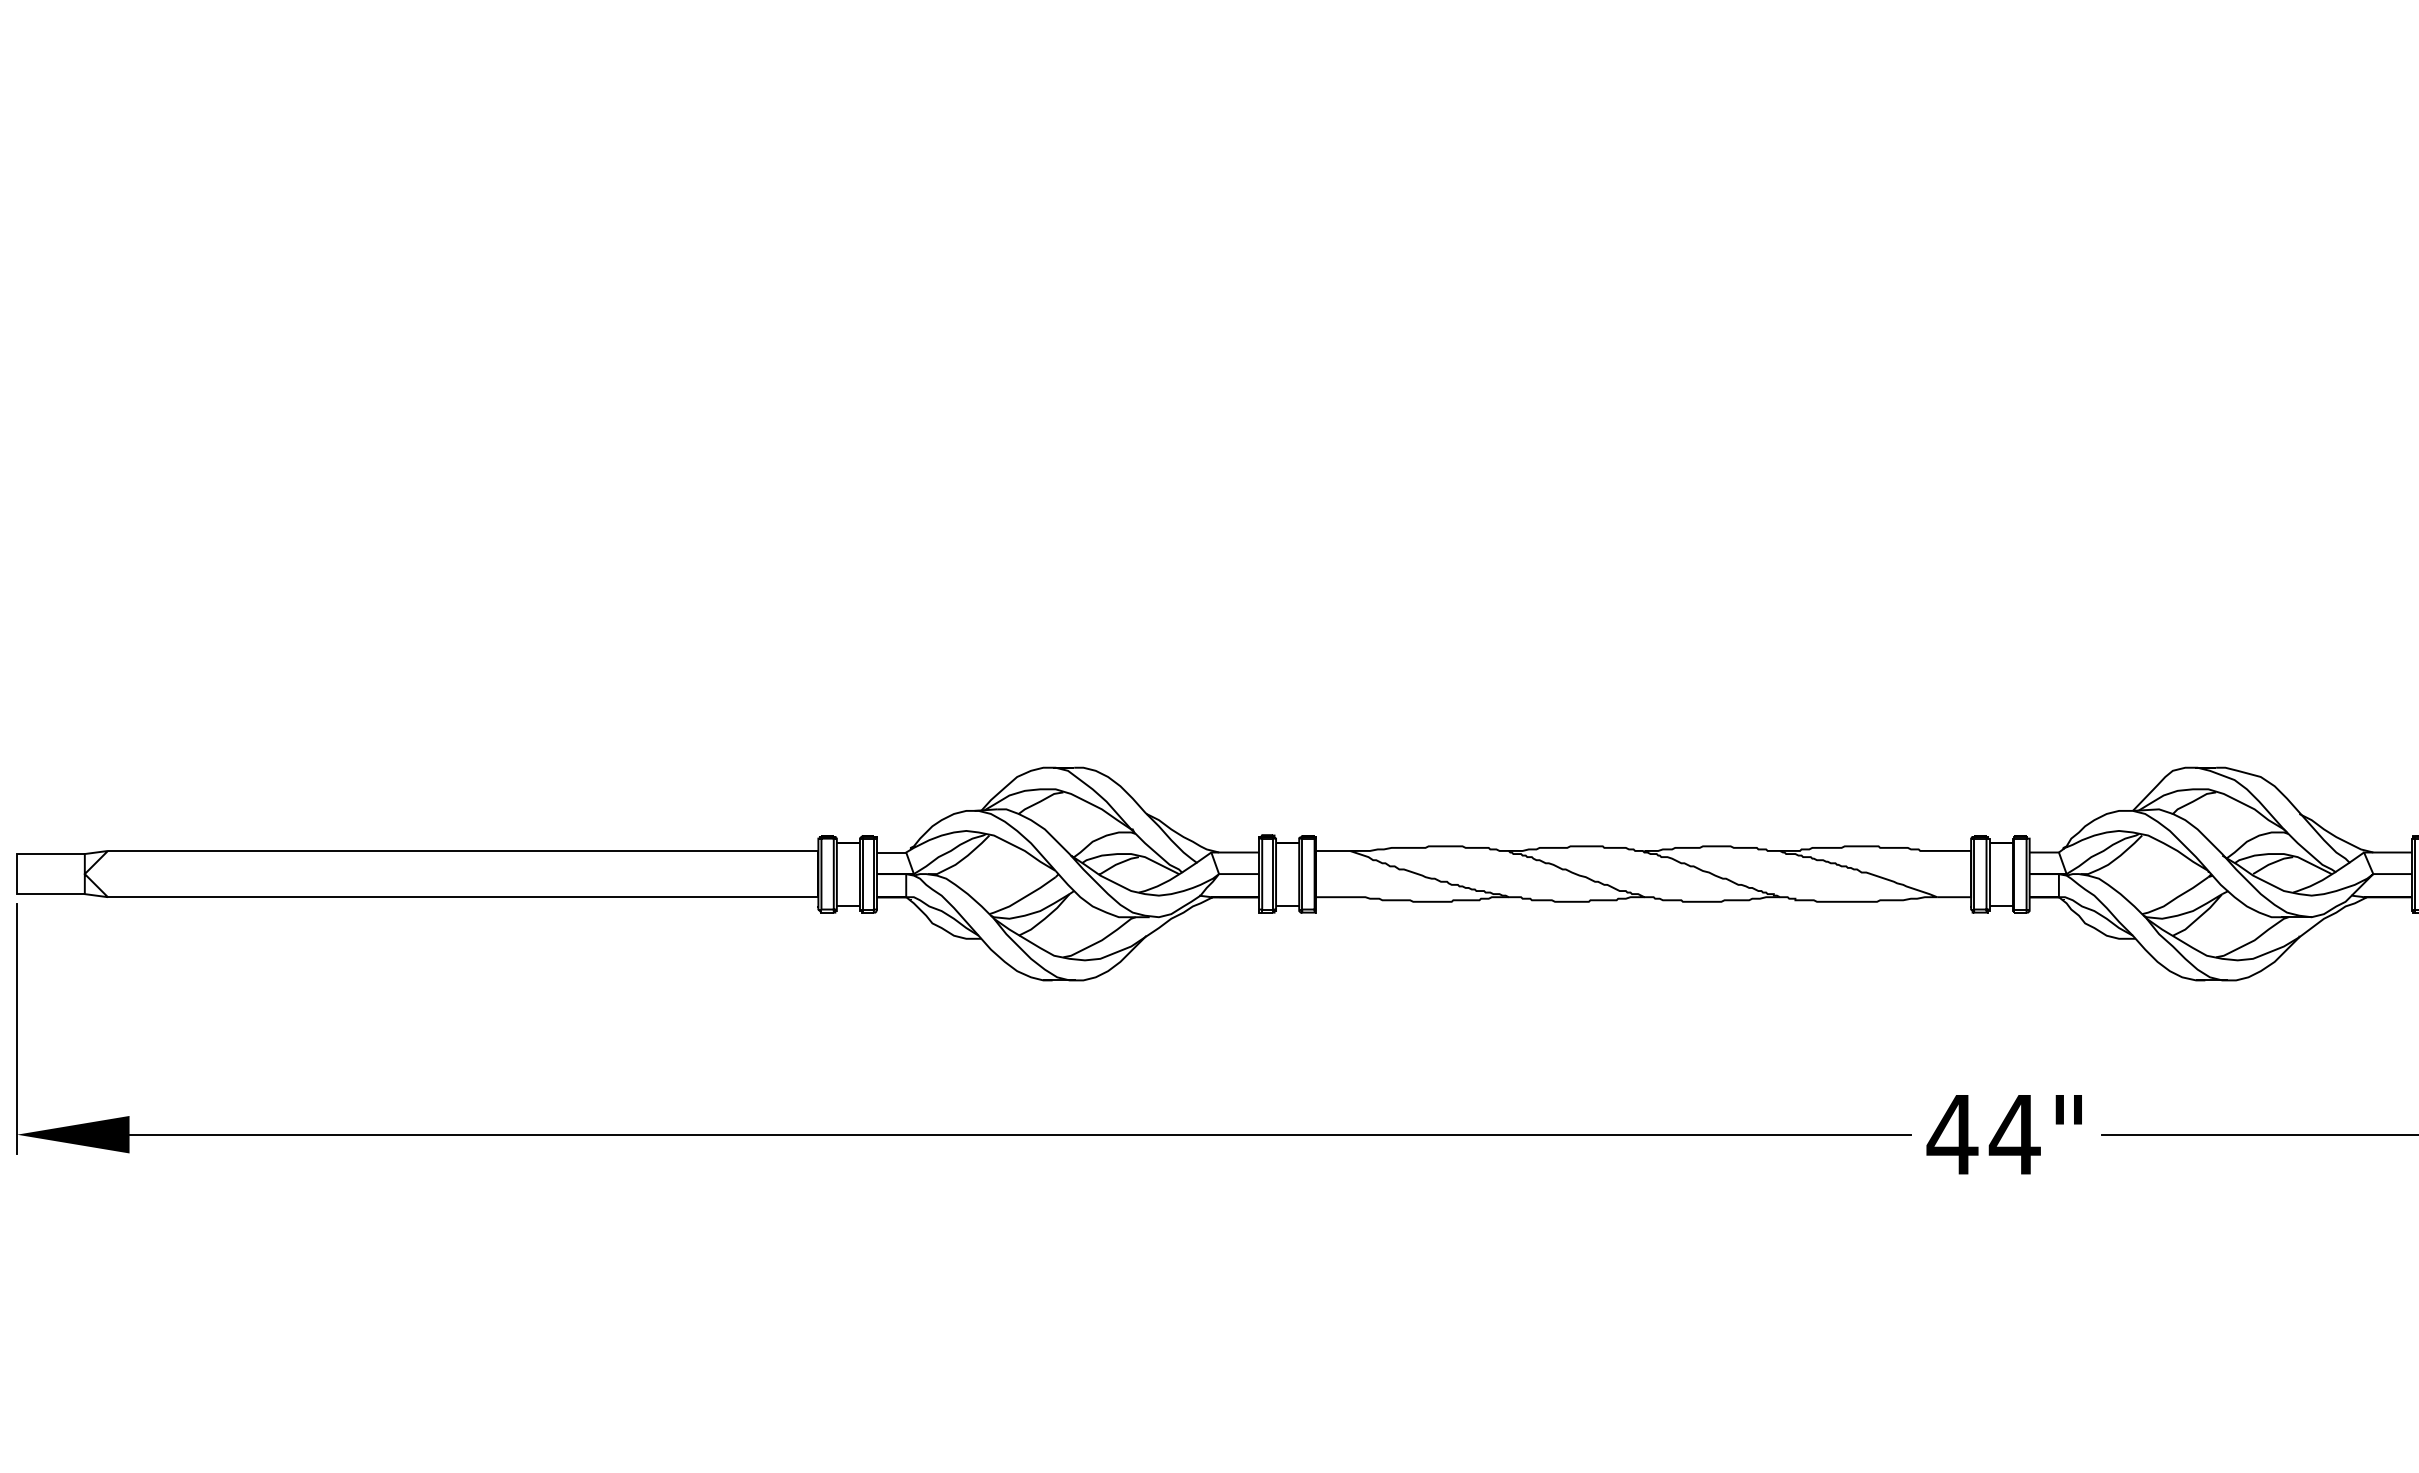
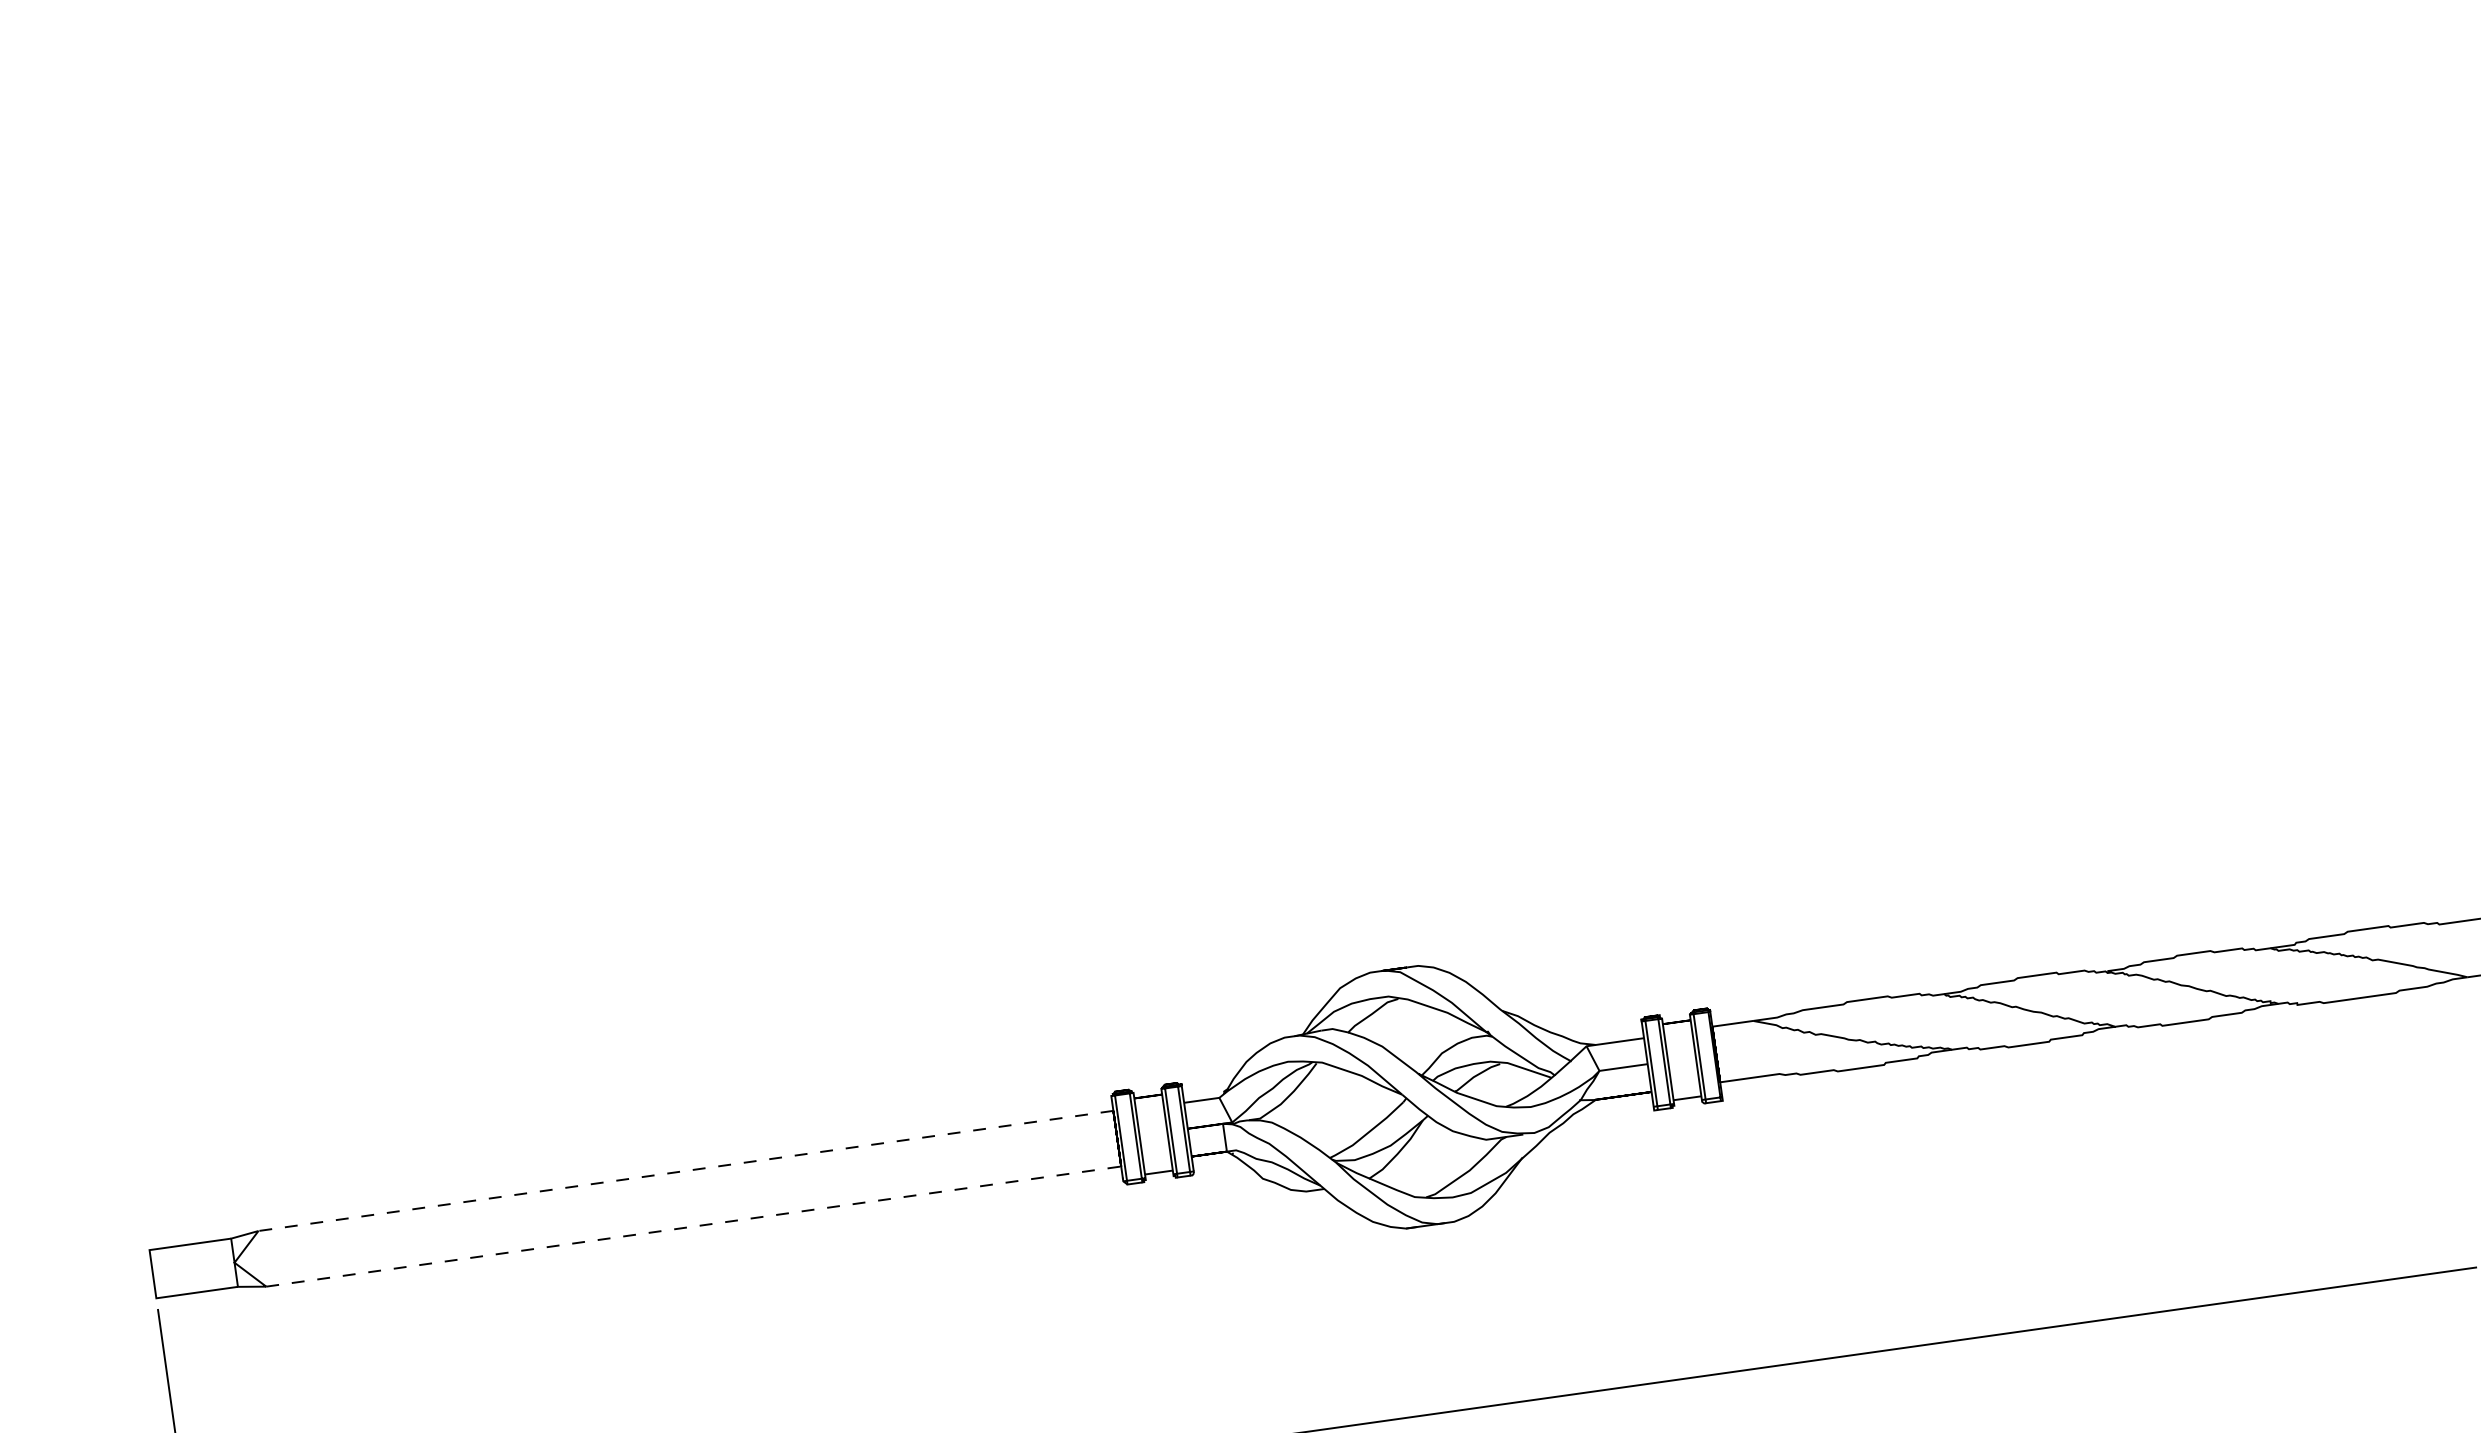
line: (462, 850) -> (685, 1170), solid -> dashed
line: (463, 897) -> (694, 1226), solid -> dashed

